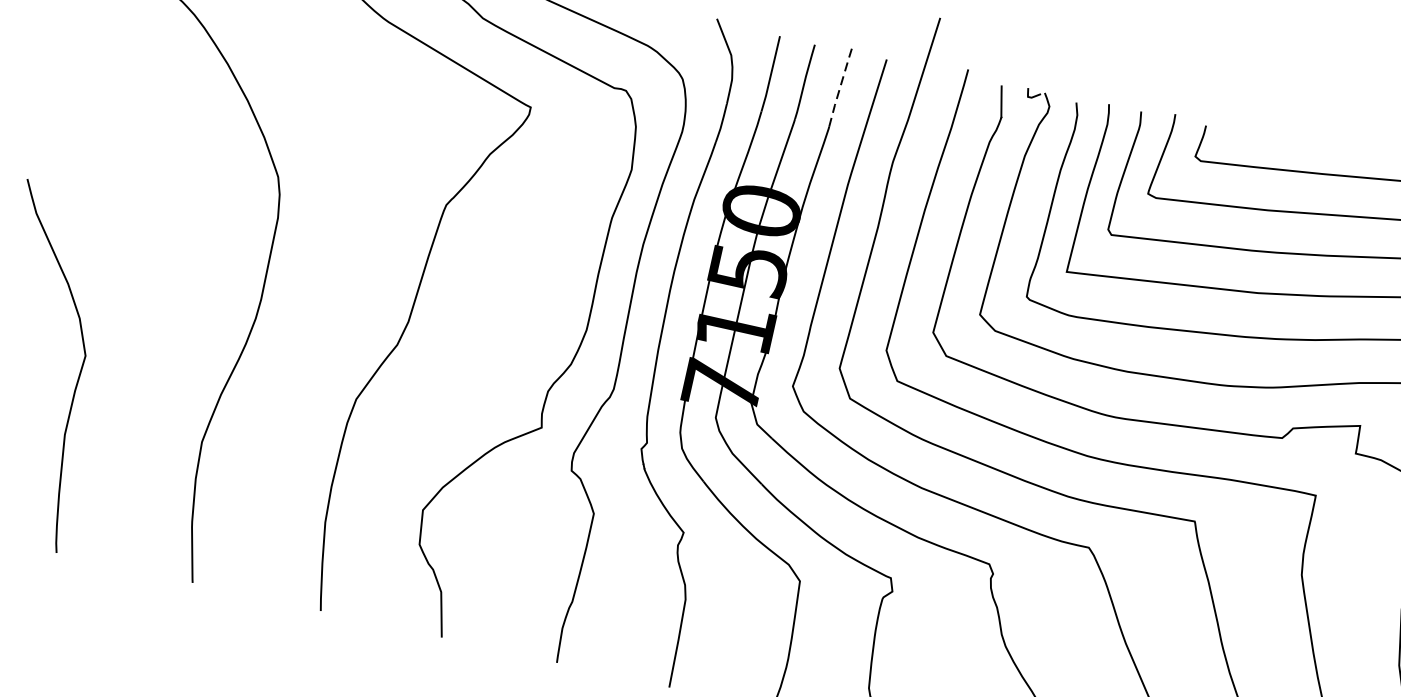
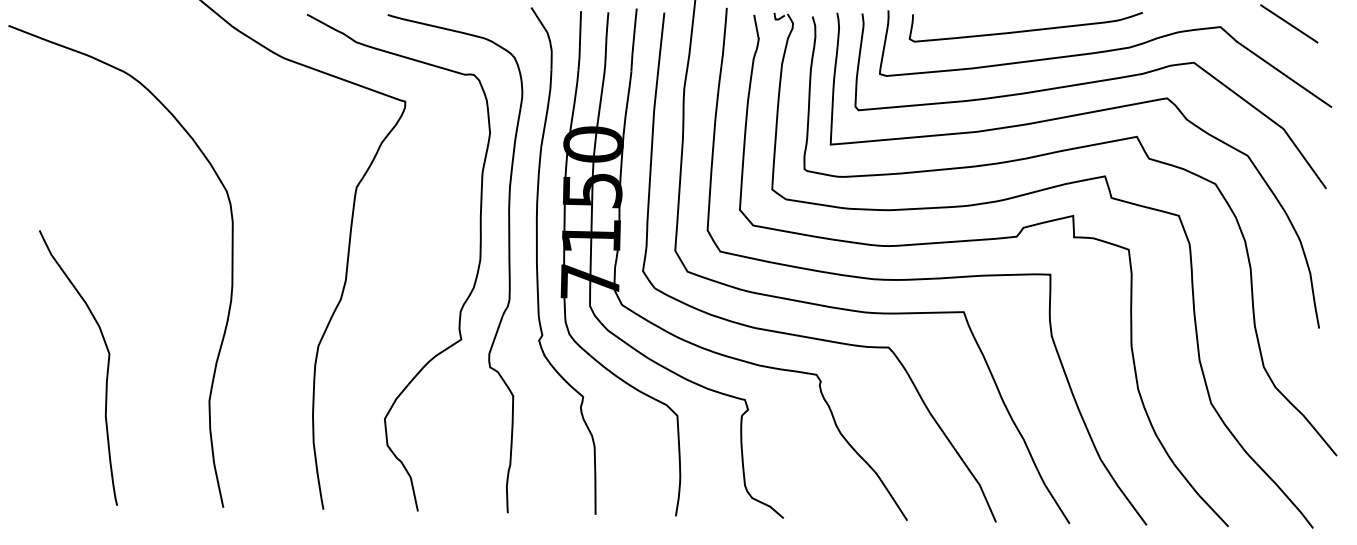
line: (840, 86) -> (633, 39), dashed -> solid

